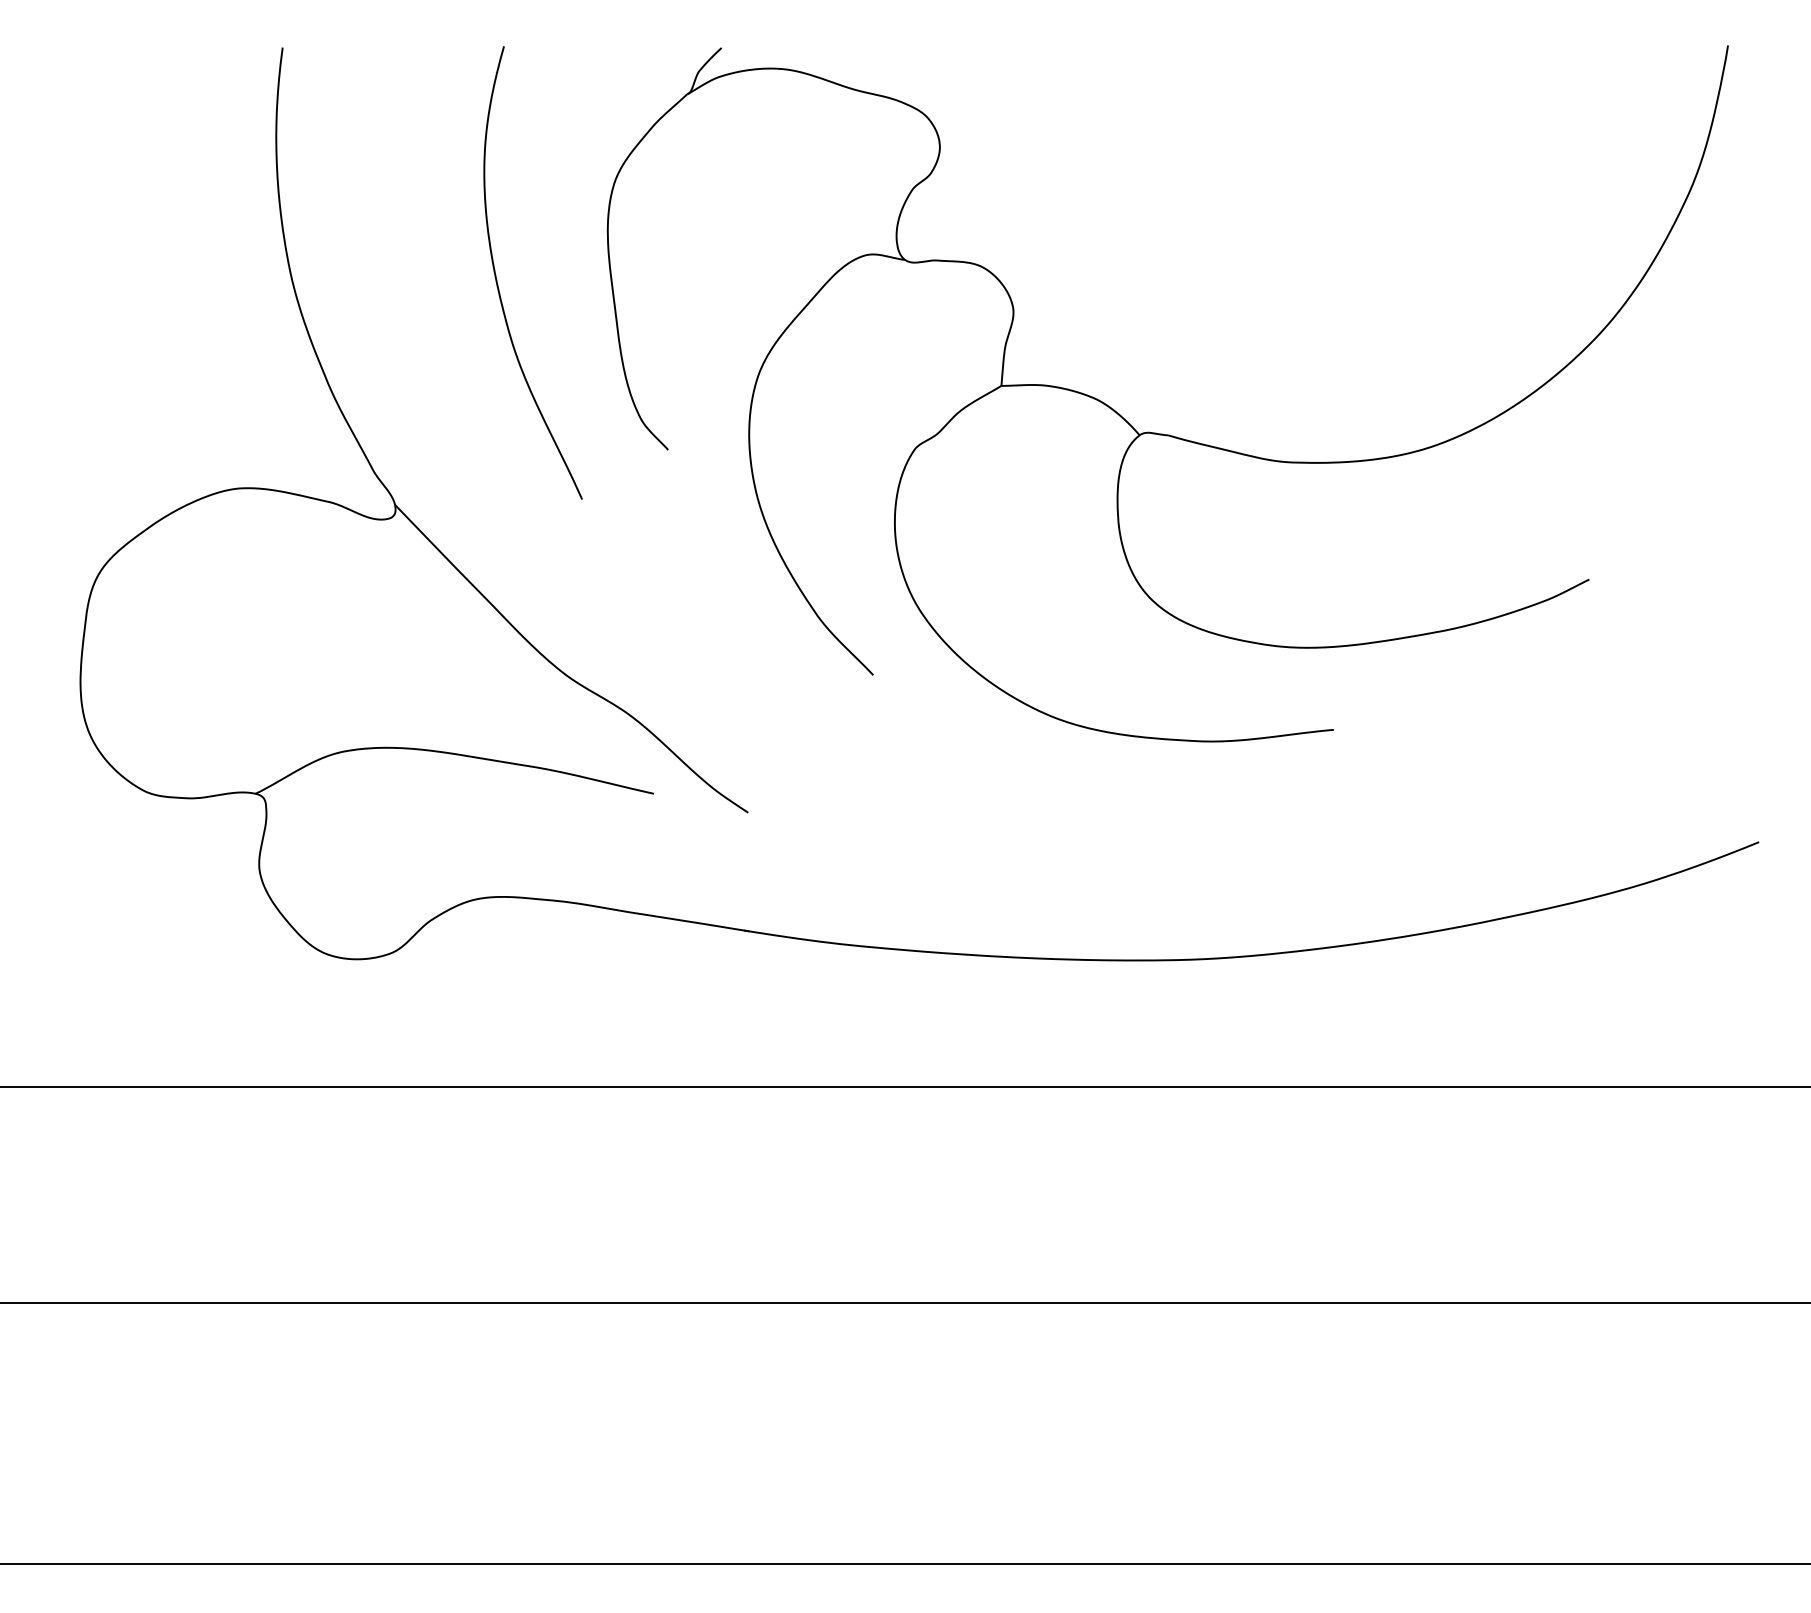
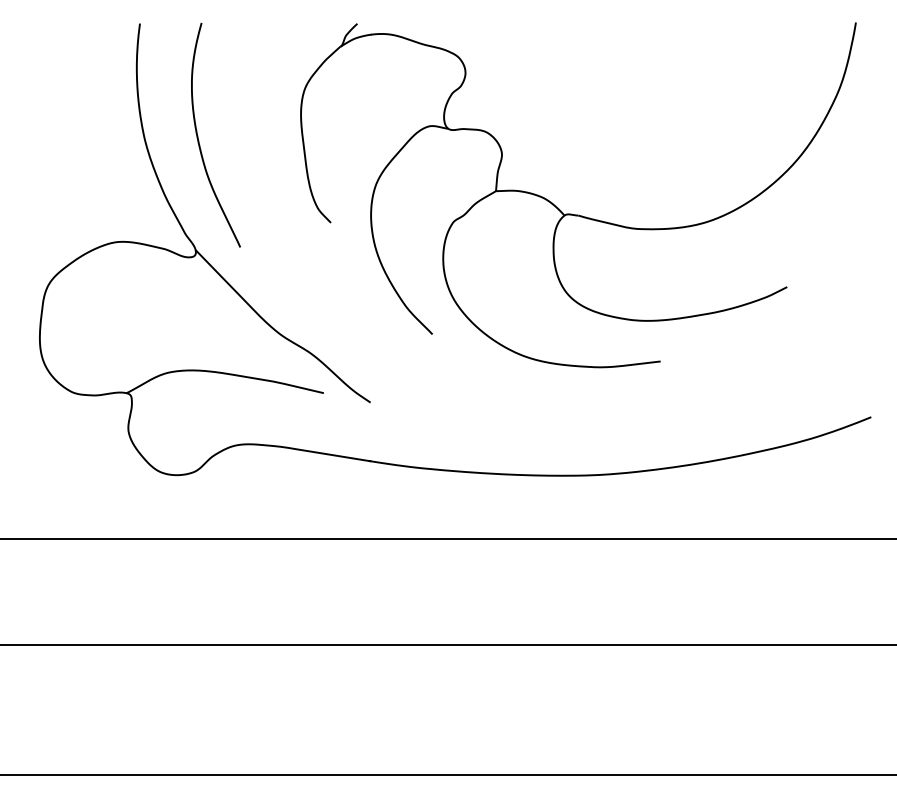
curve: (499, 283) -> (199, 140), moved

